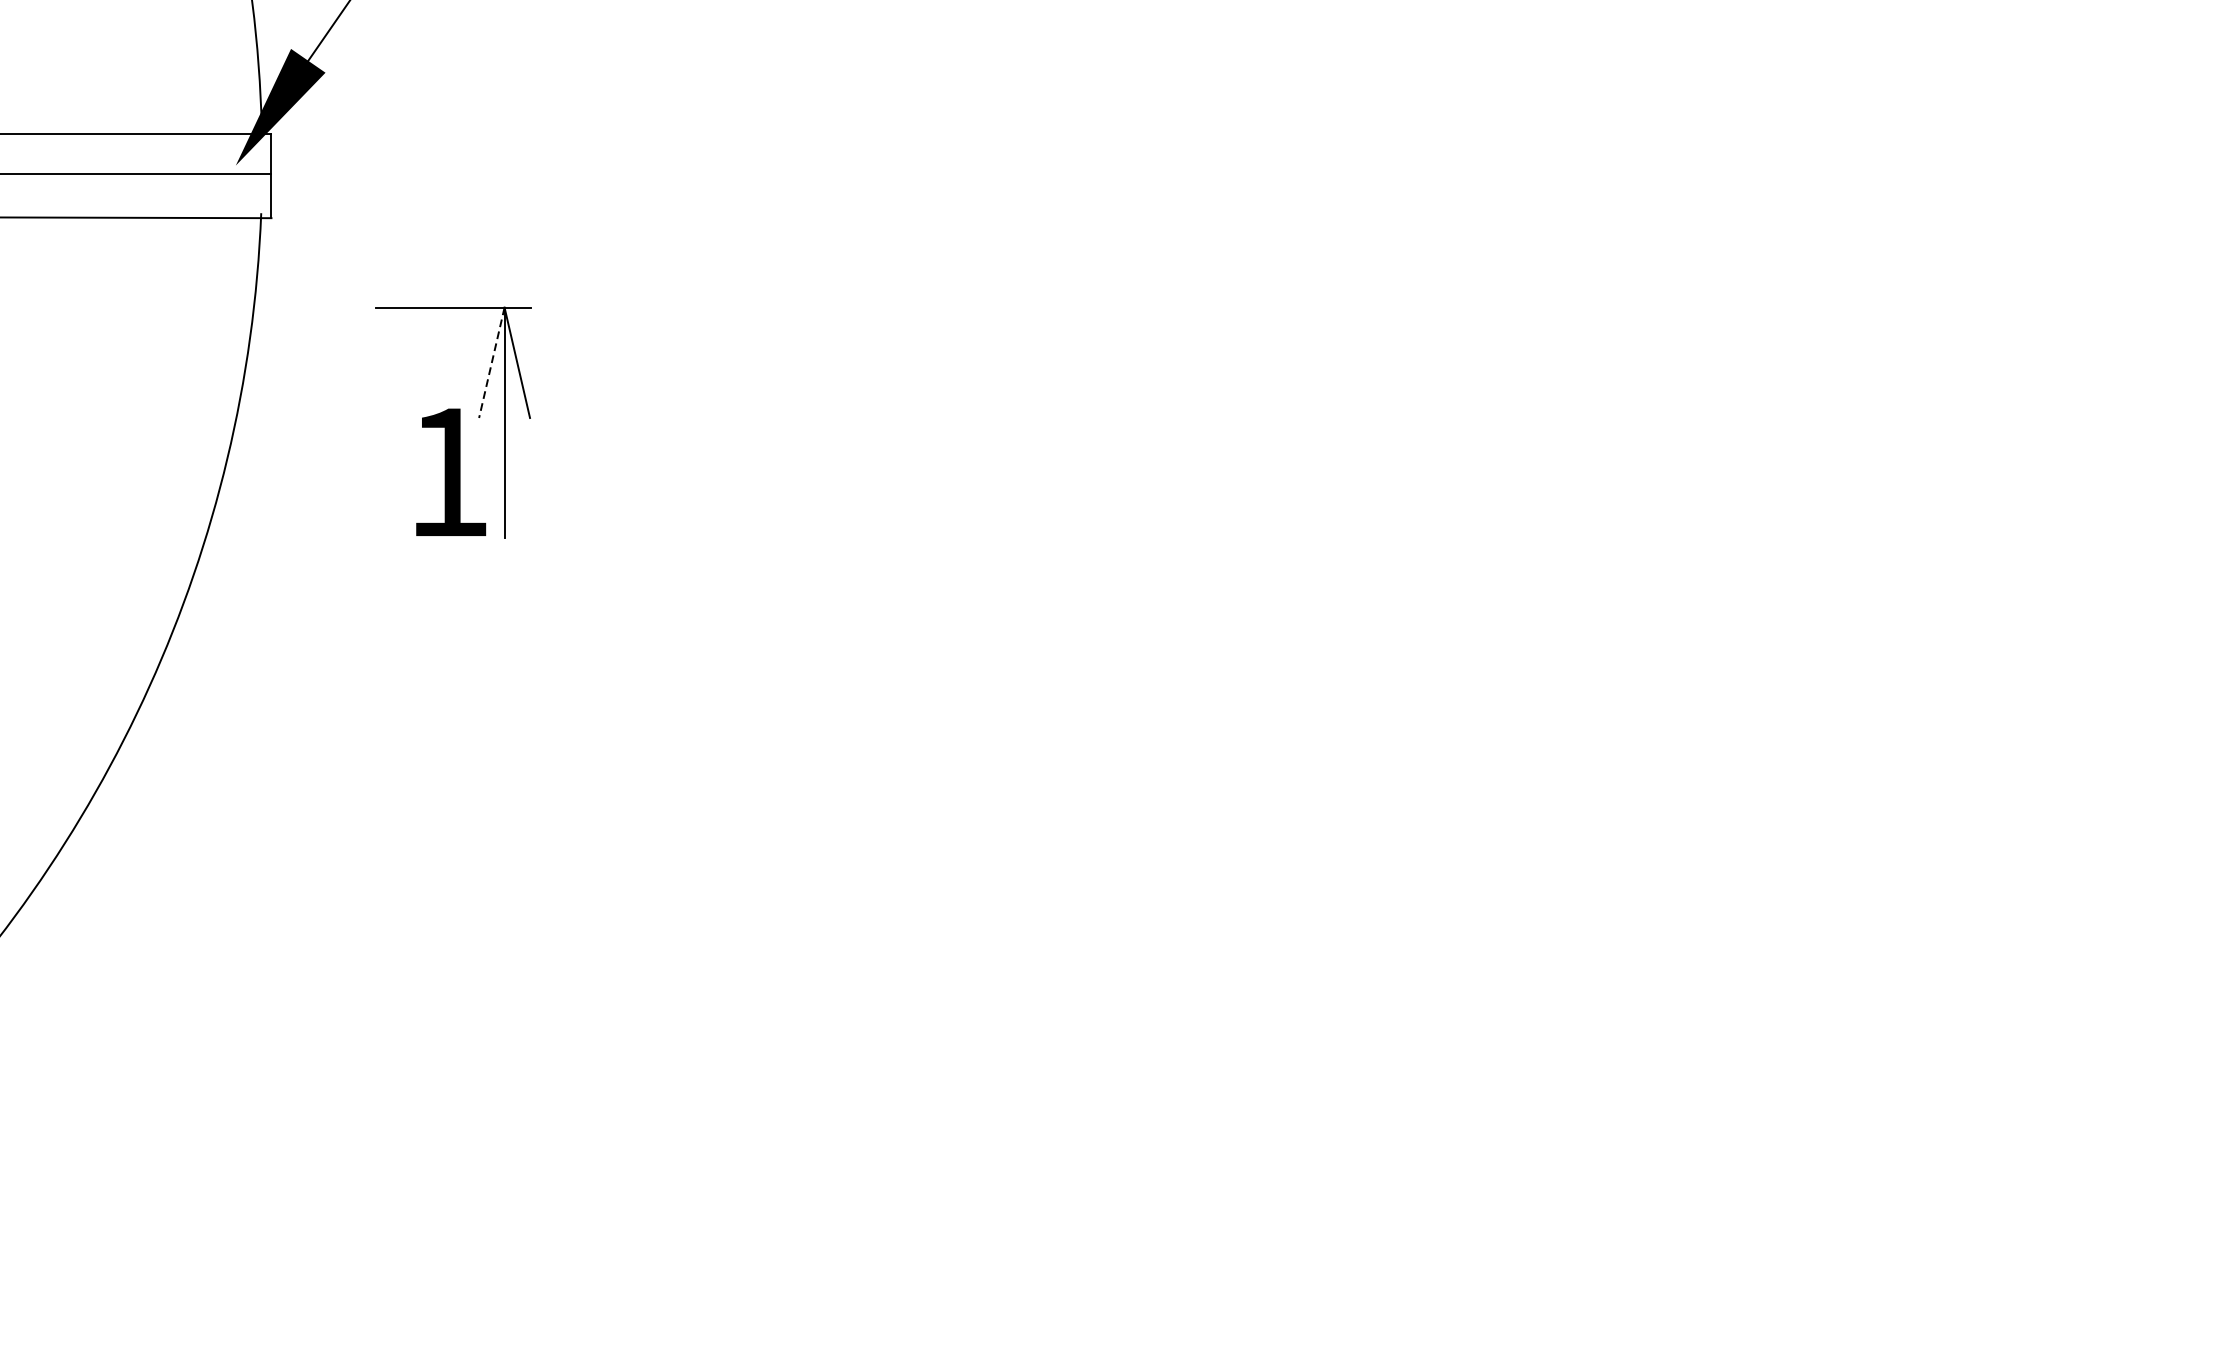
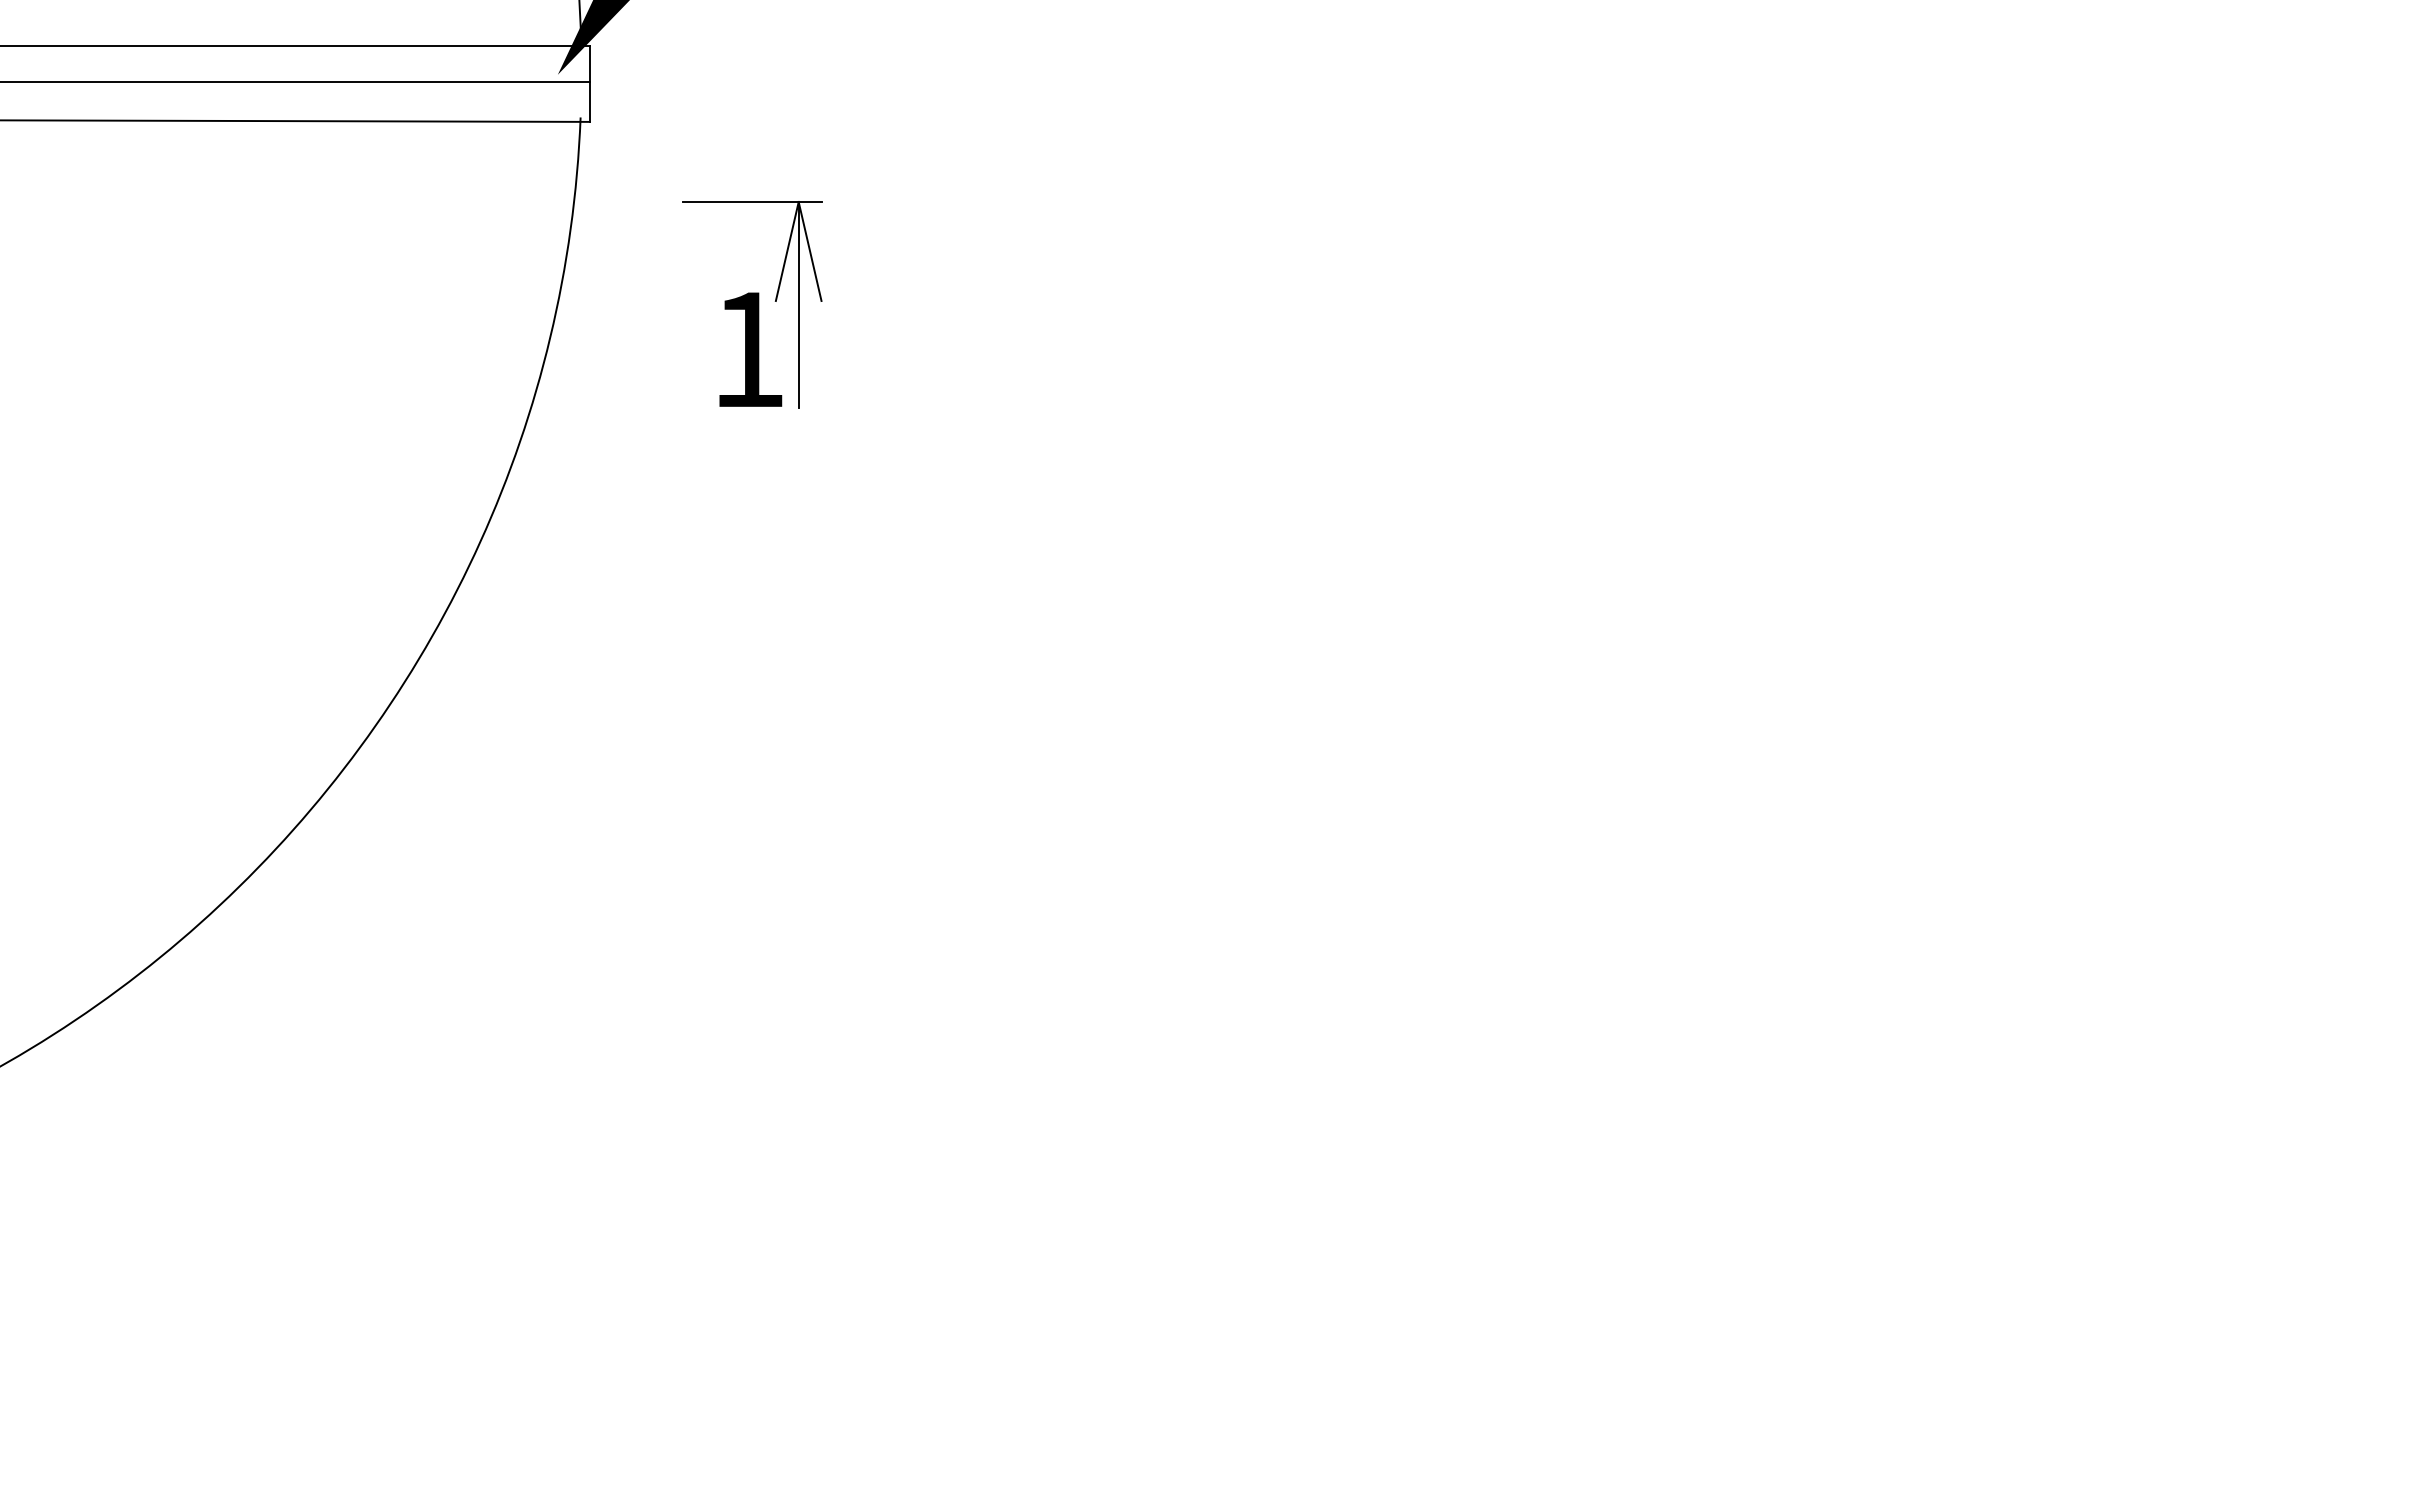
line: (492, 362) -> (787, 251), dashed -> solid

